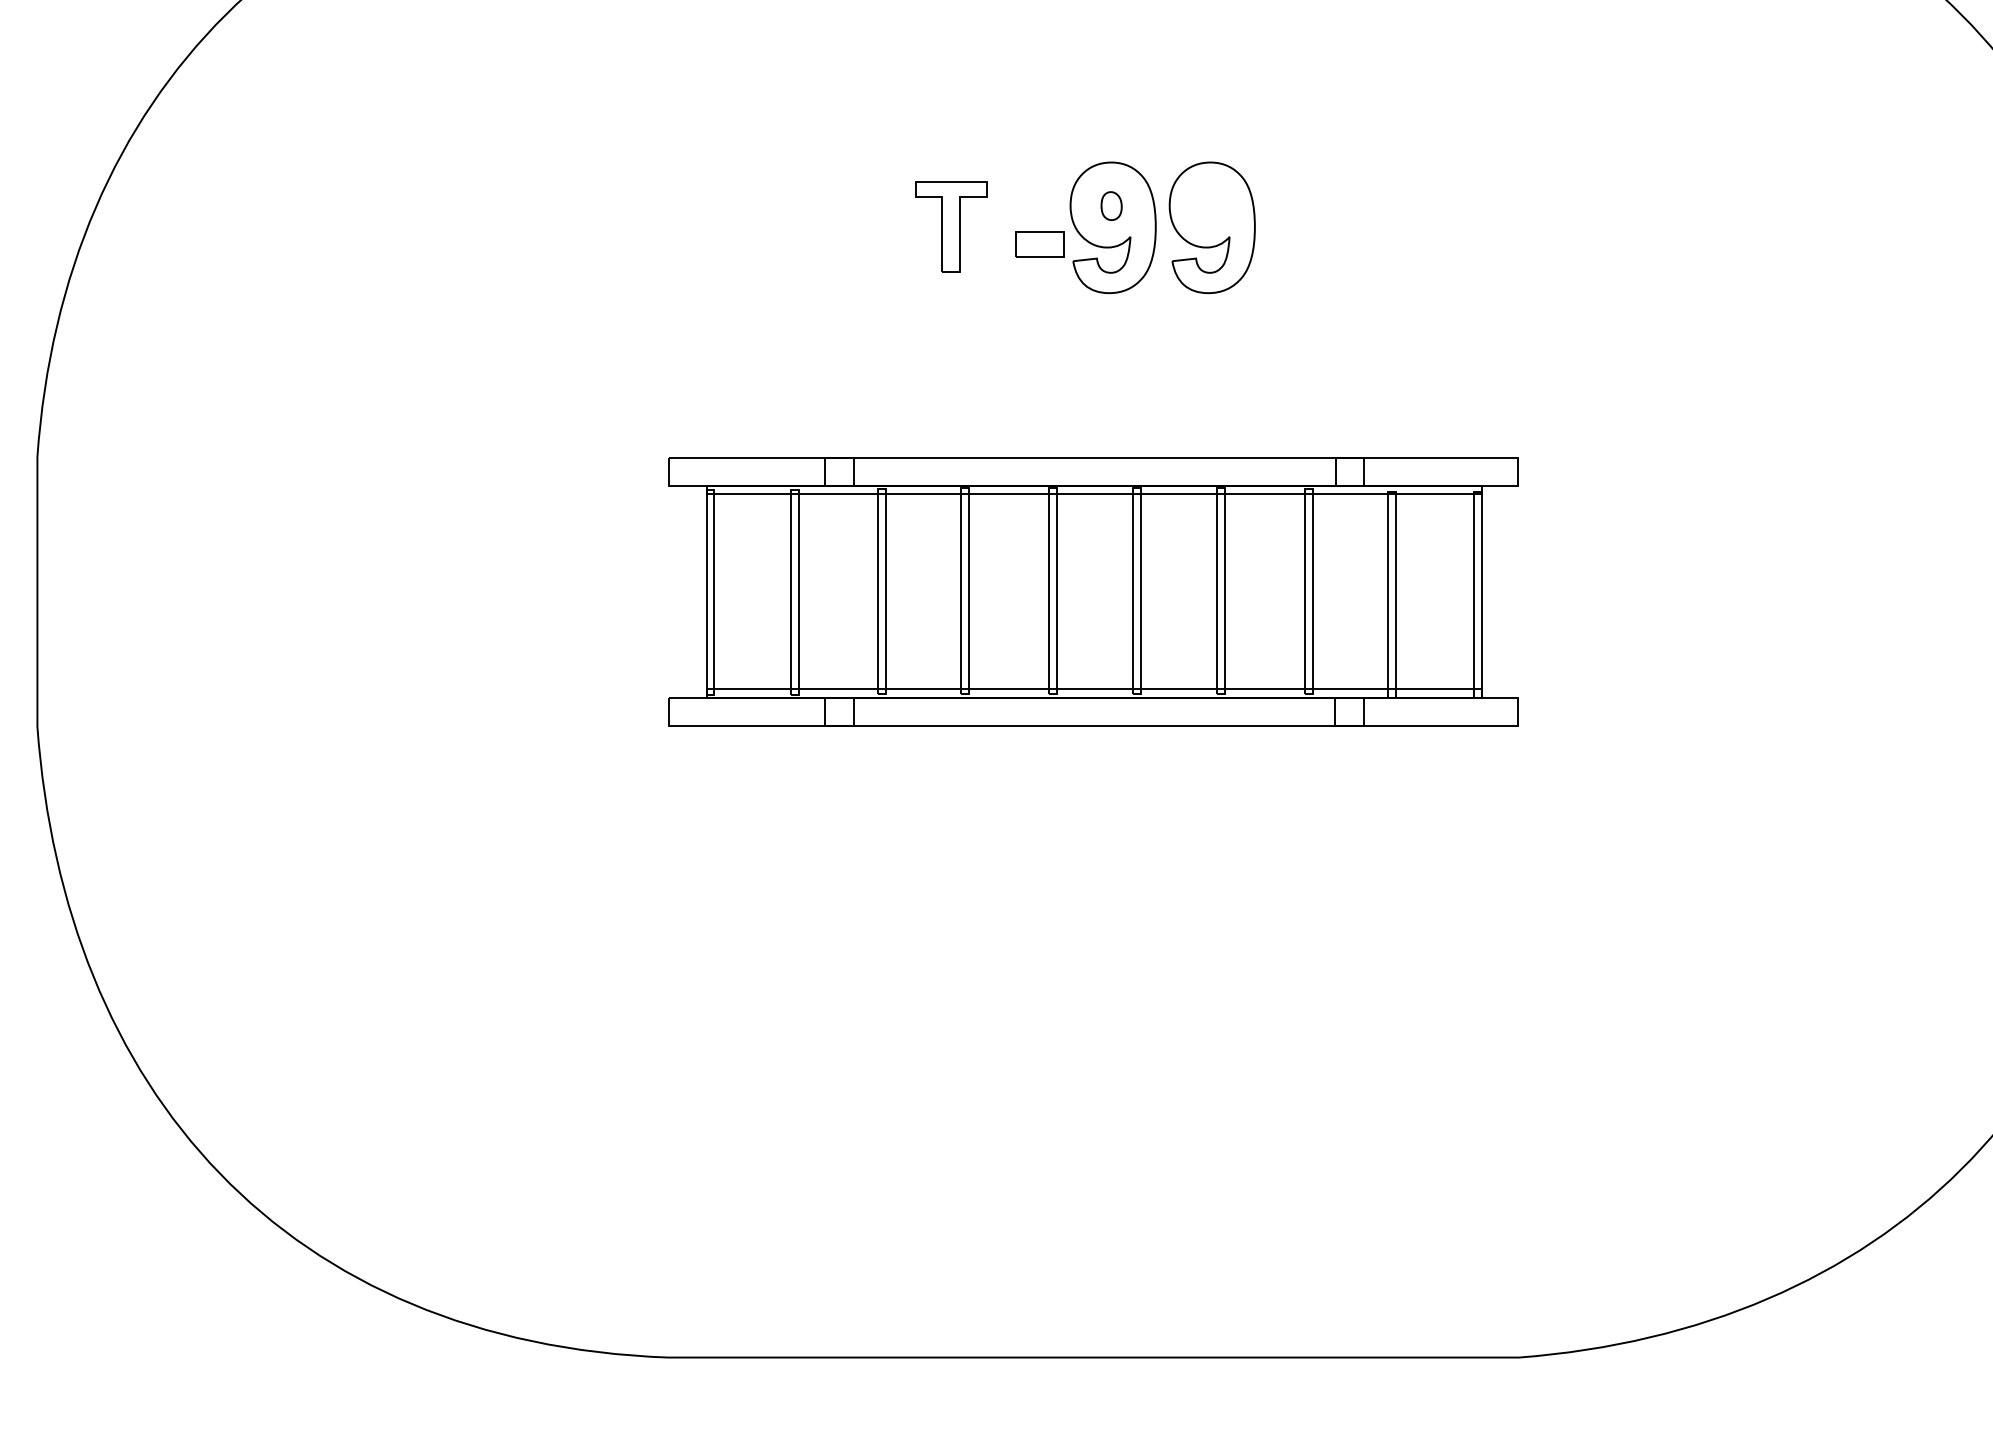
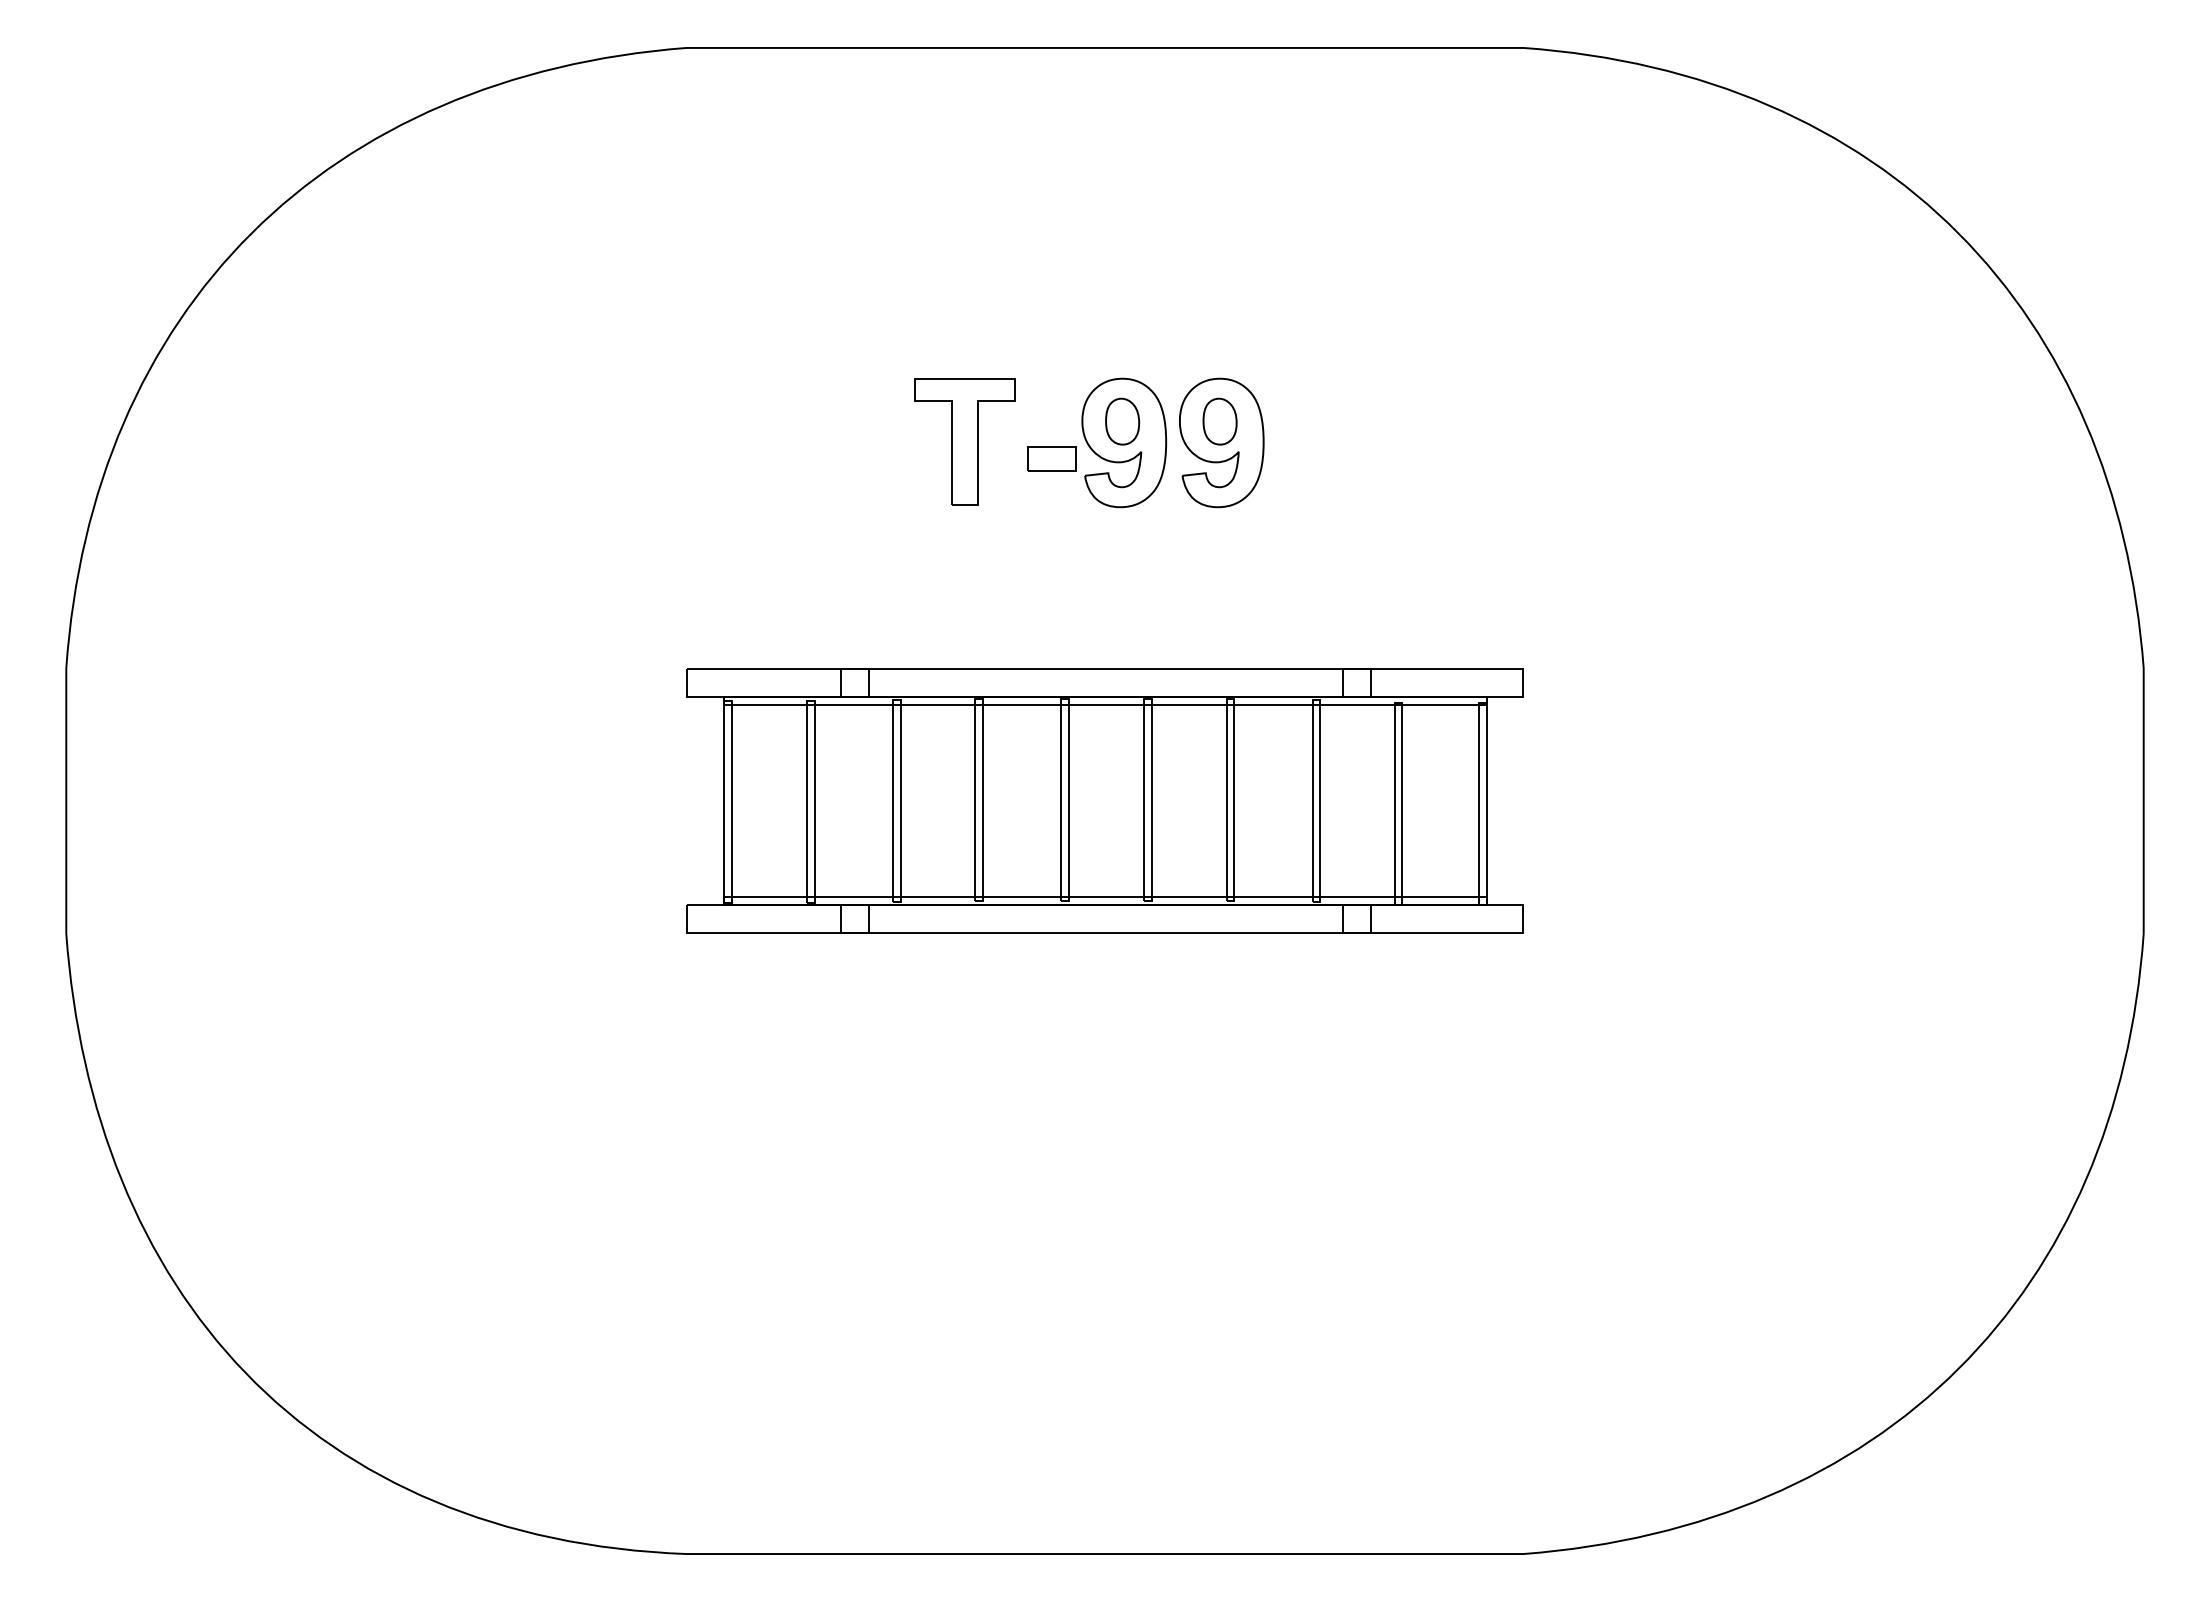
part: (1111, 206) -> (1122, 421), size x1.67
part: (1210, 206) -> (1219, 421), added
part: (950, 226) -> (964, 441), size x1.43

